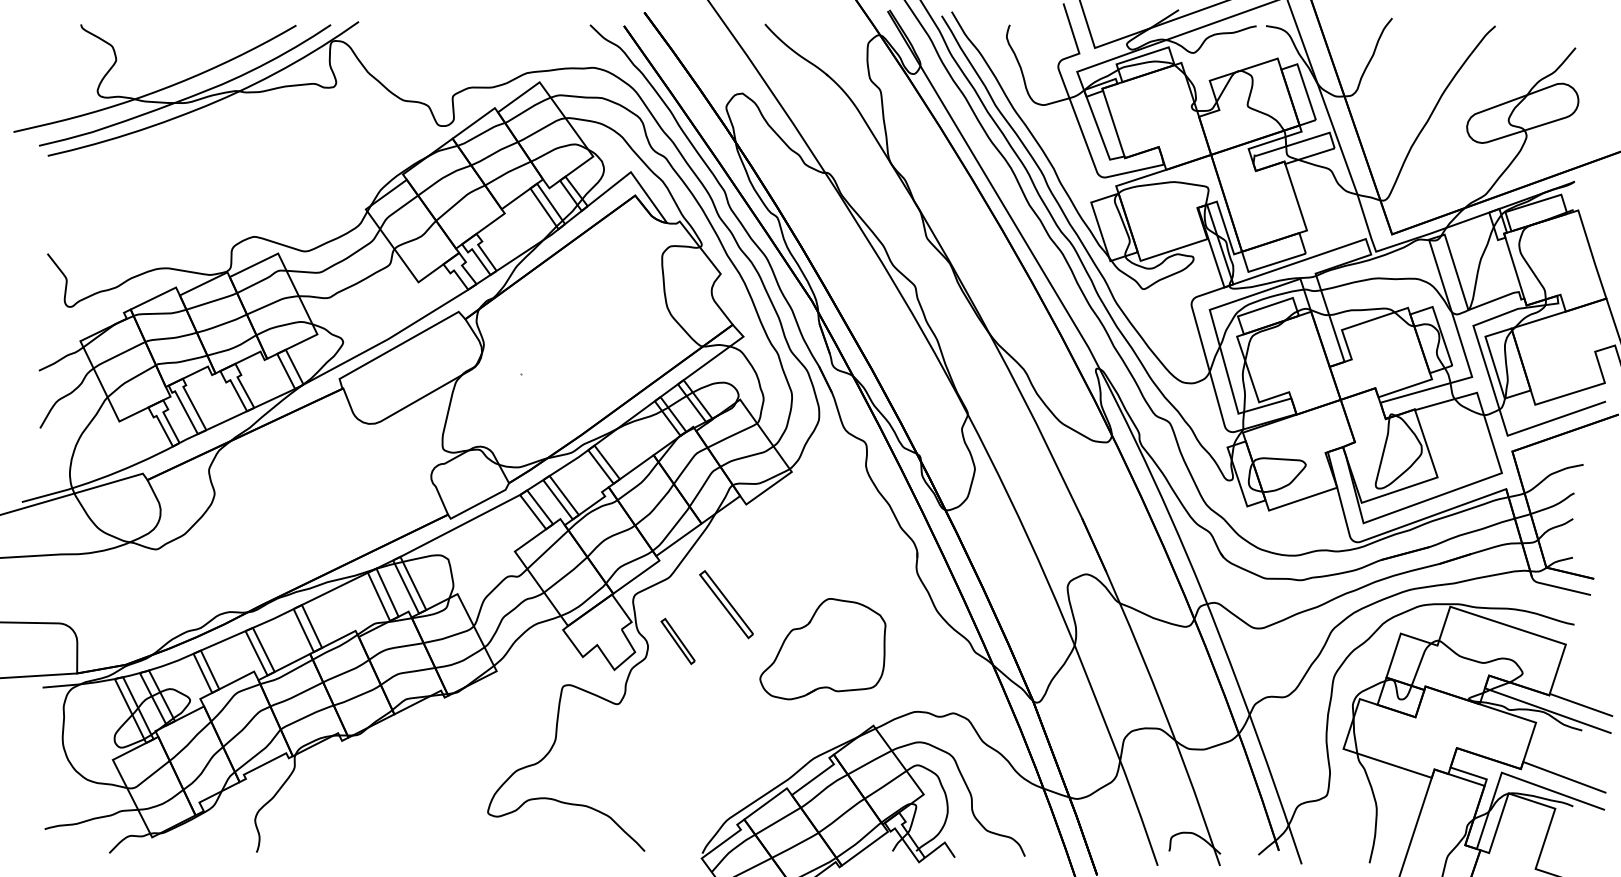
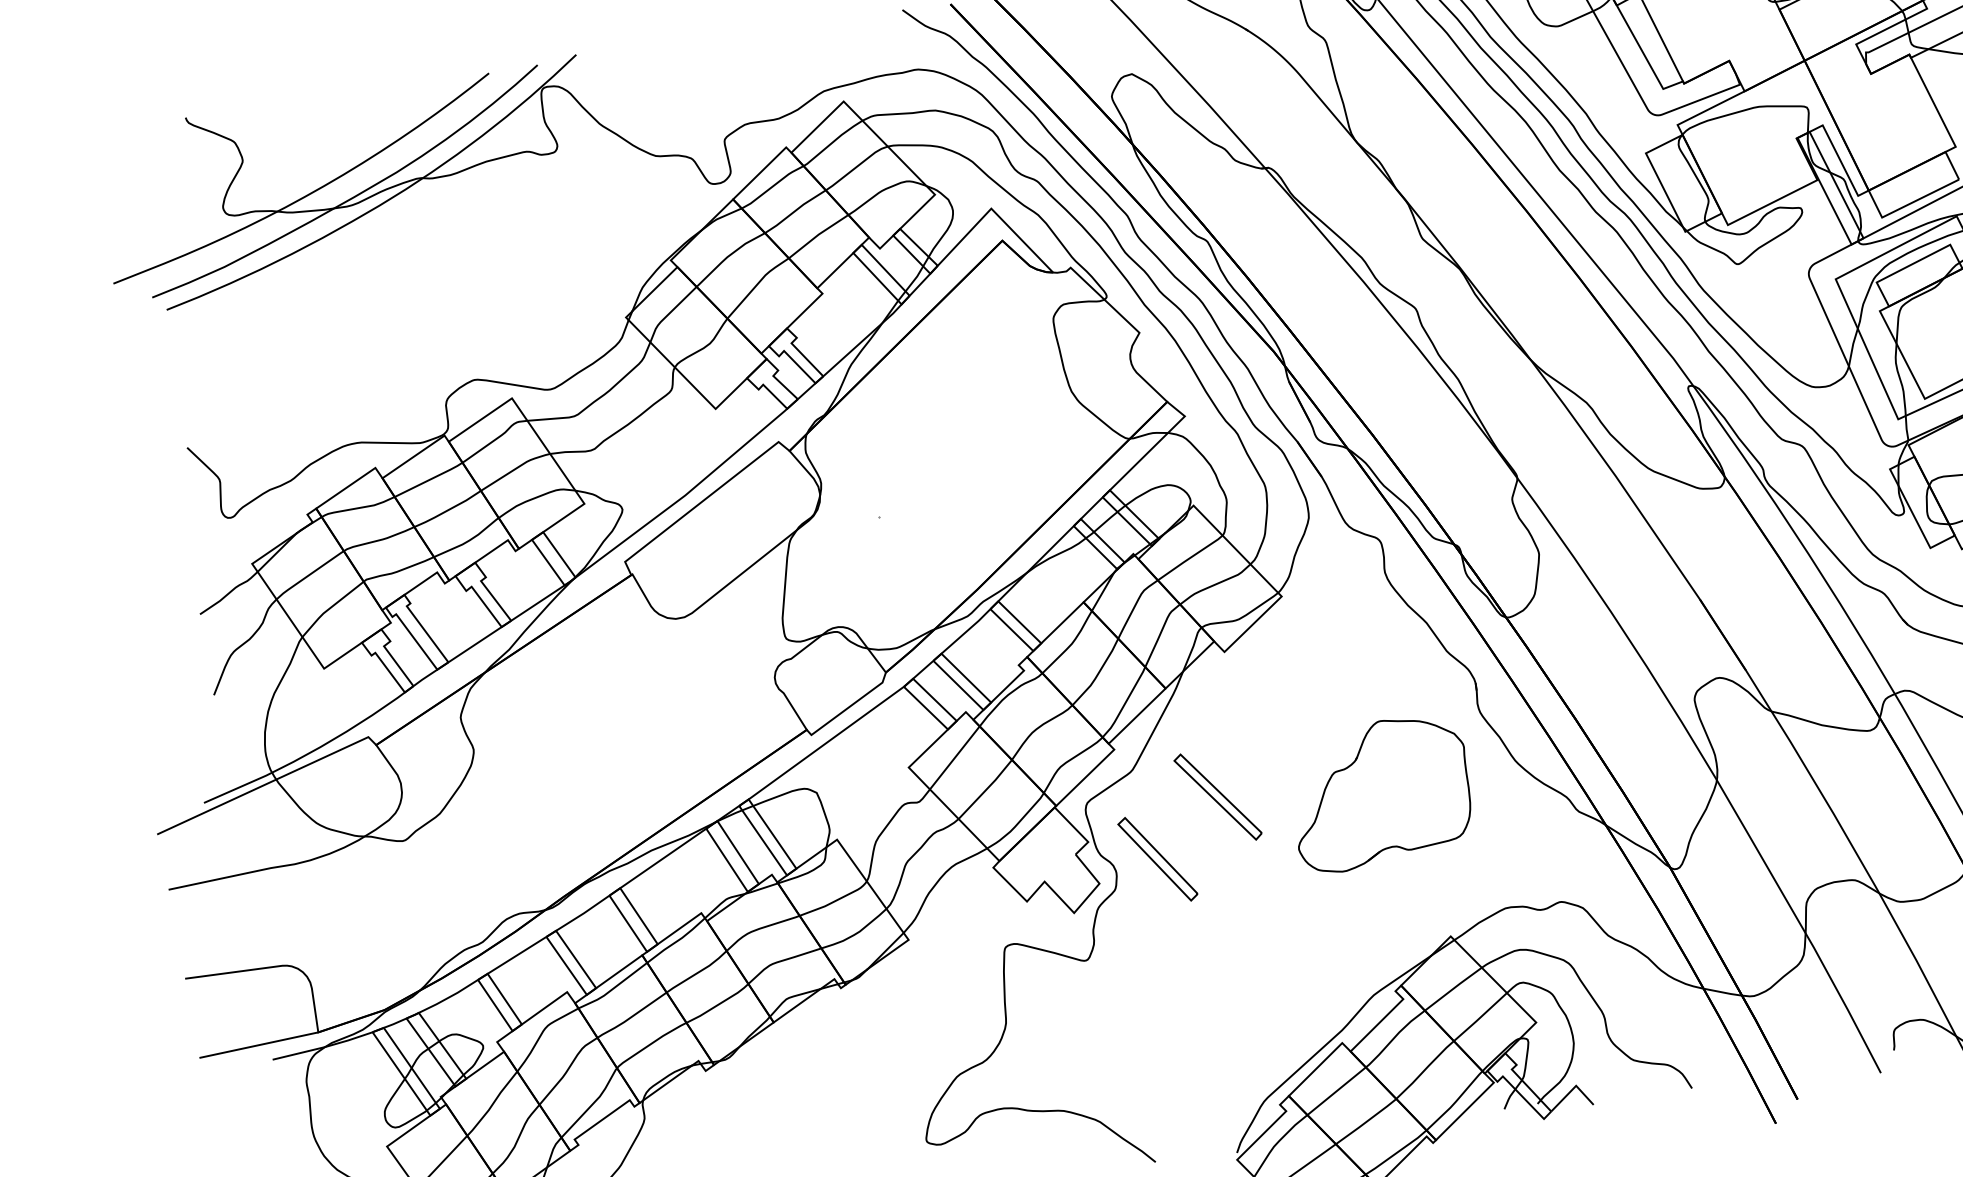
part: (677, 641) -> (1156, 859), size x1.43
part: (822, 649) -> (1380, 794), moved

